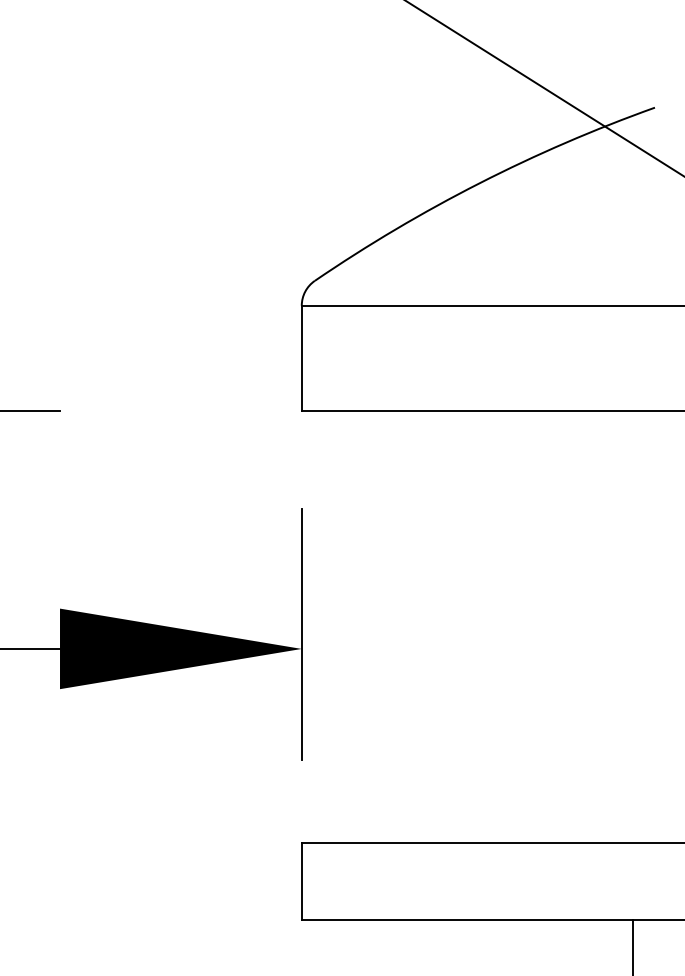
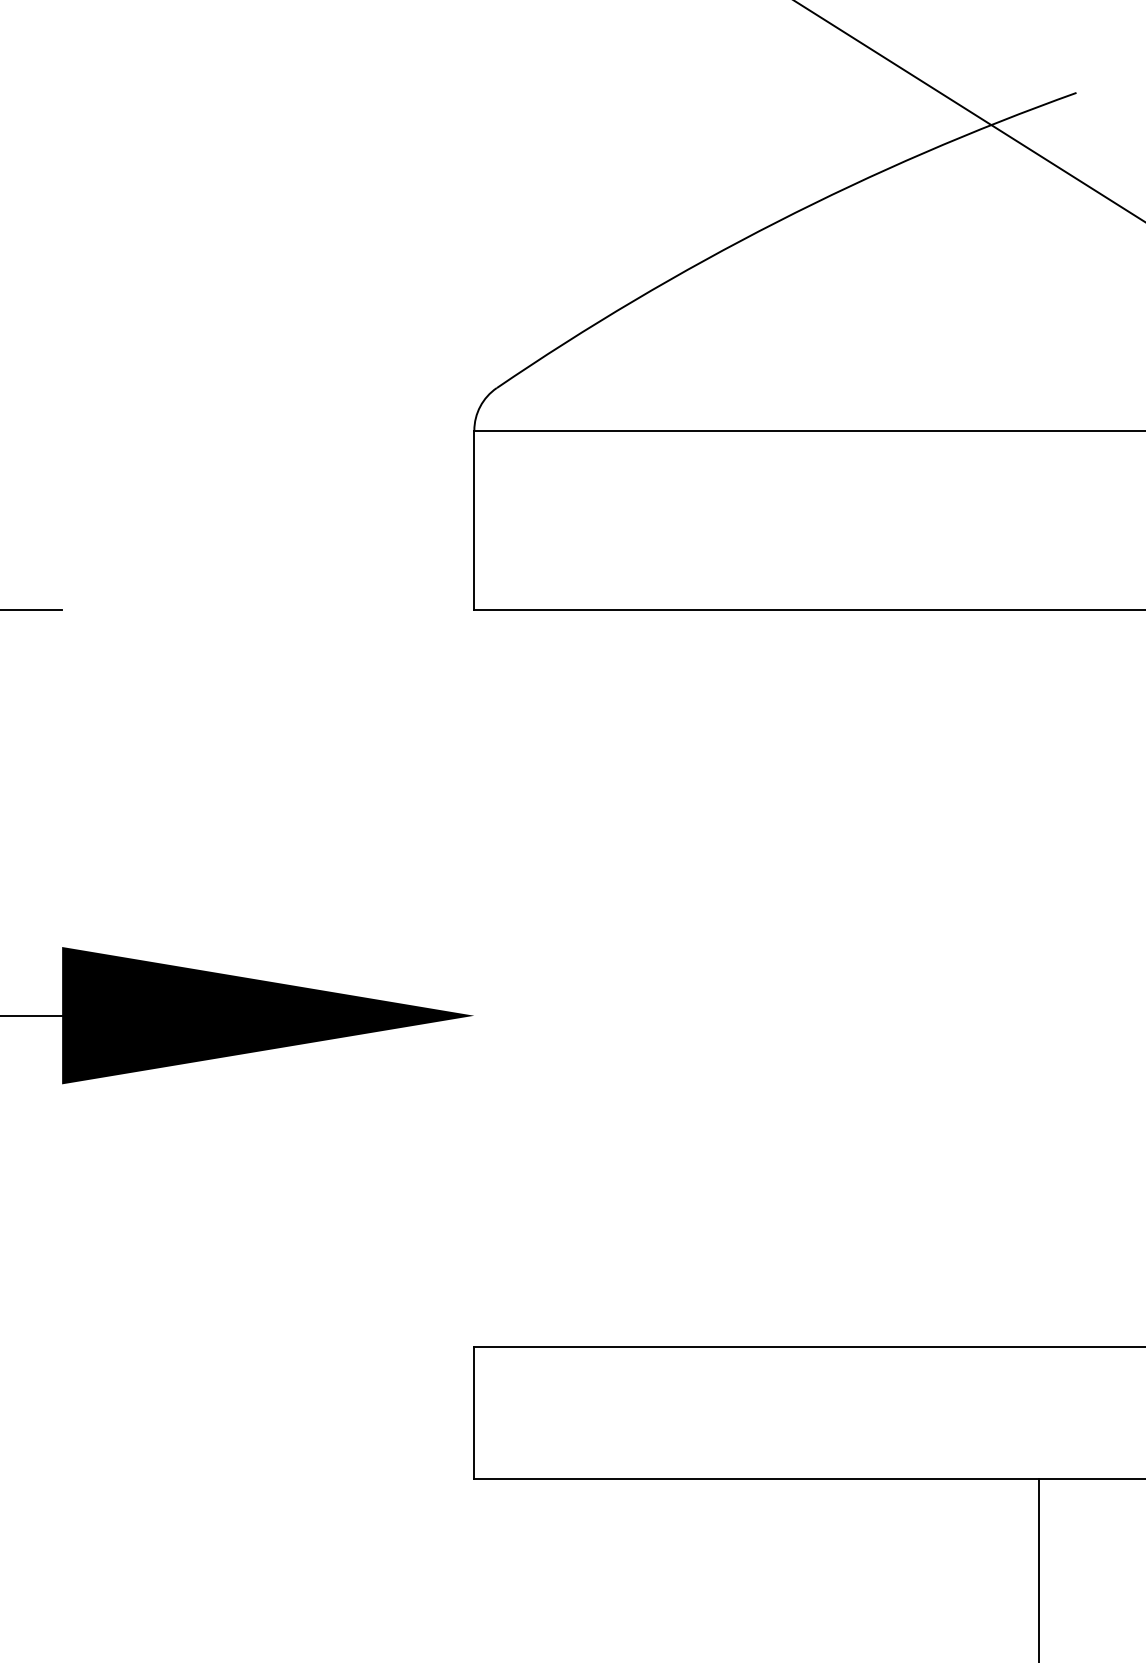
line: (301, 634) -> (473, 991), removed

